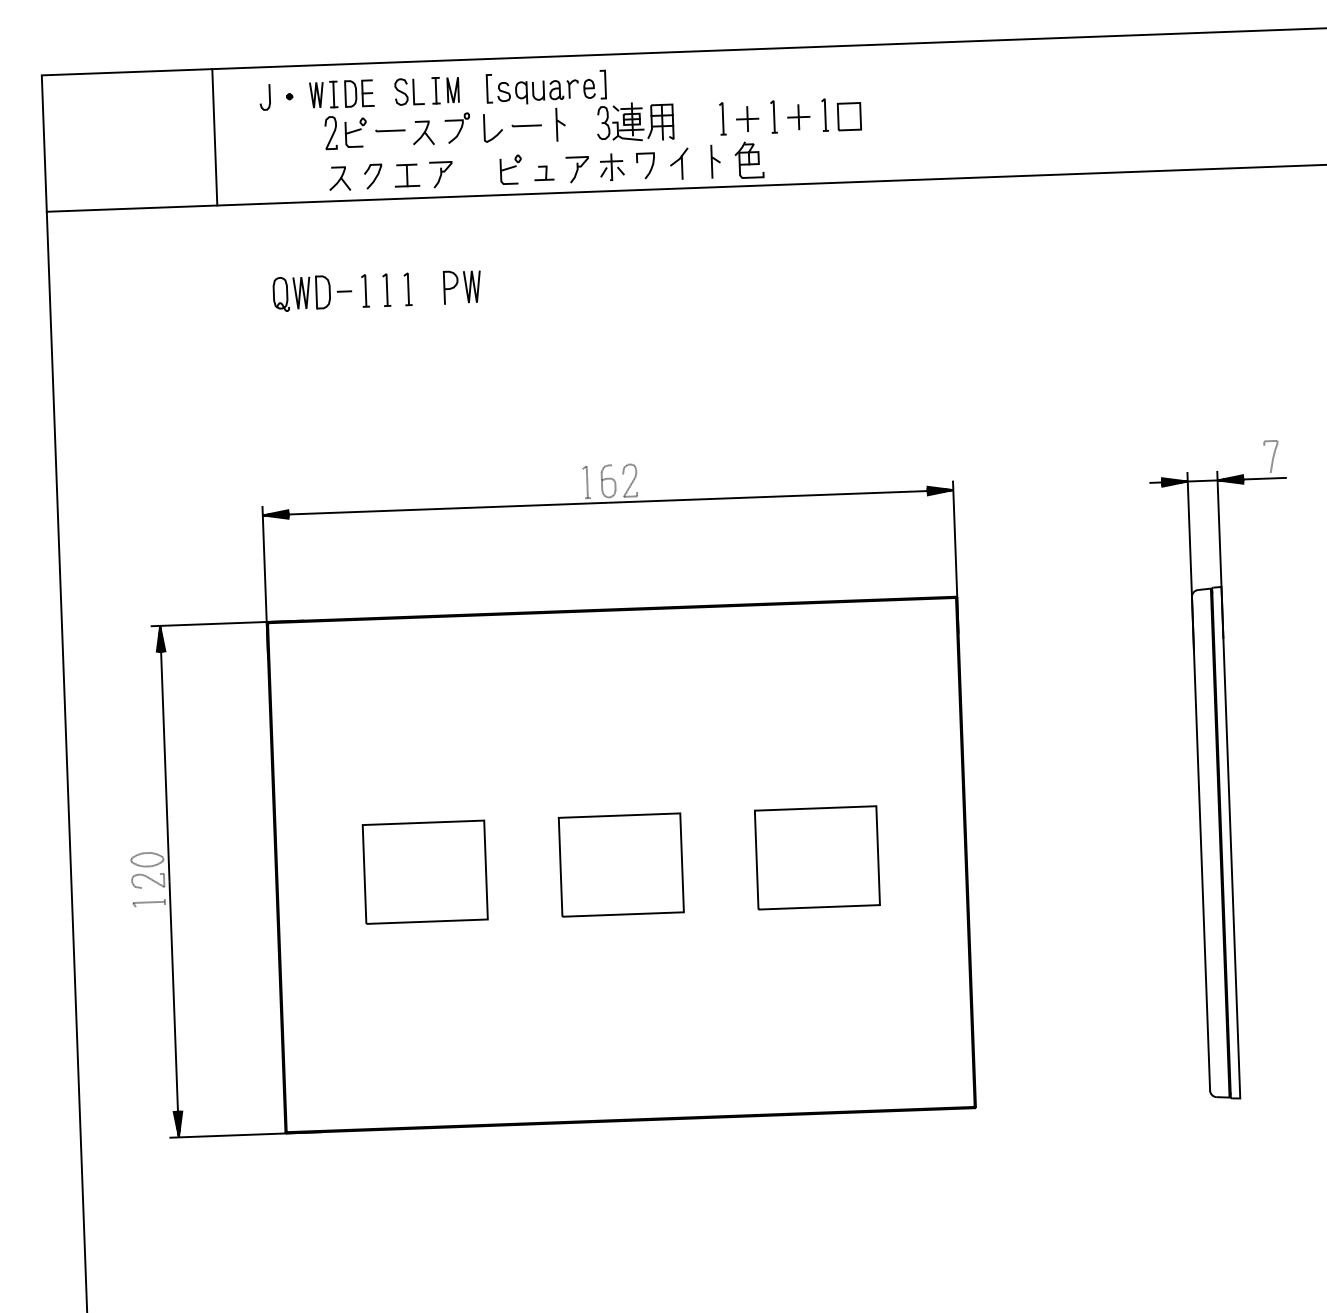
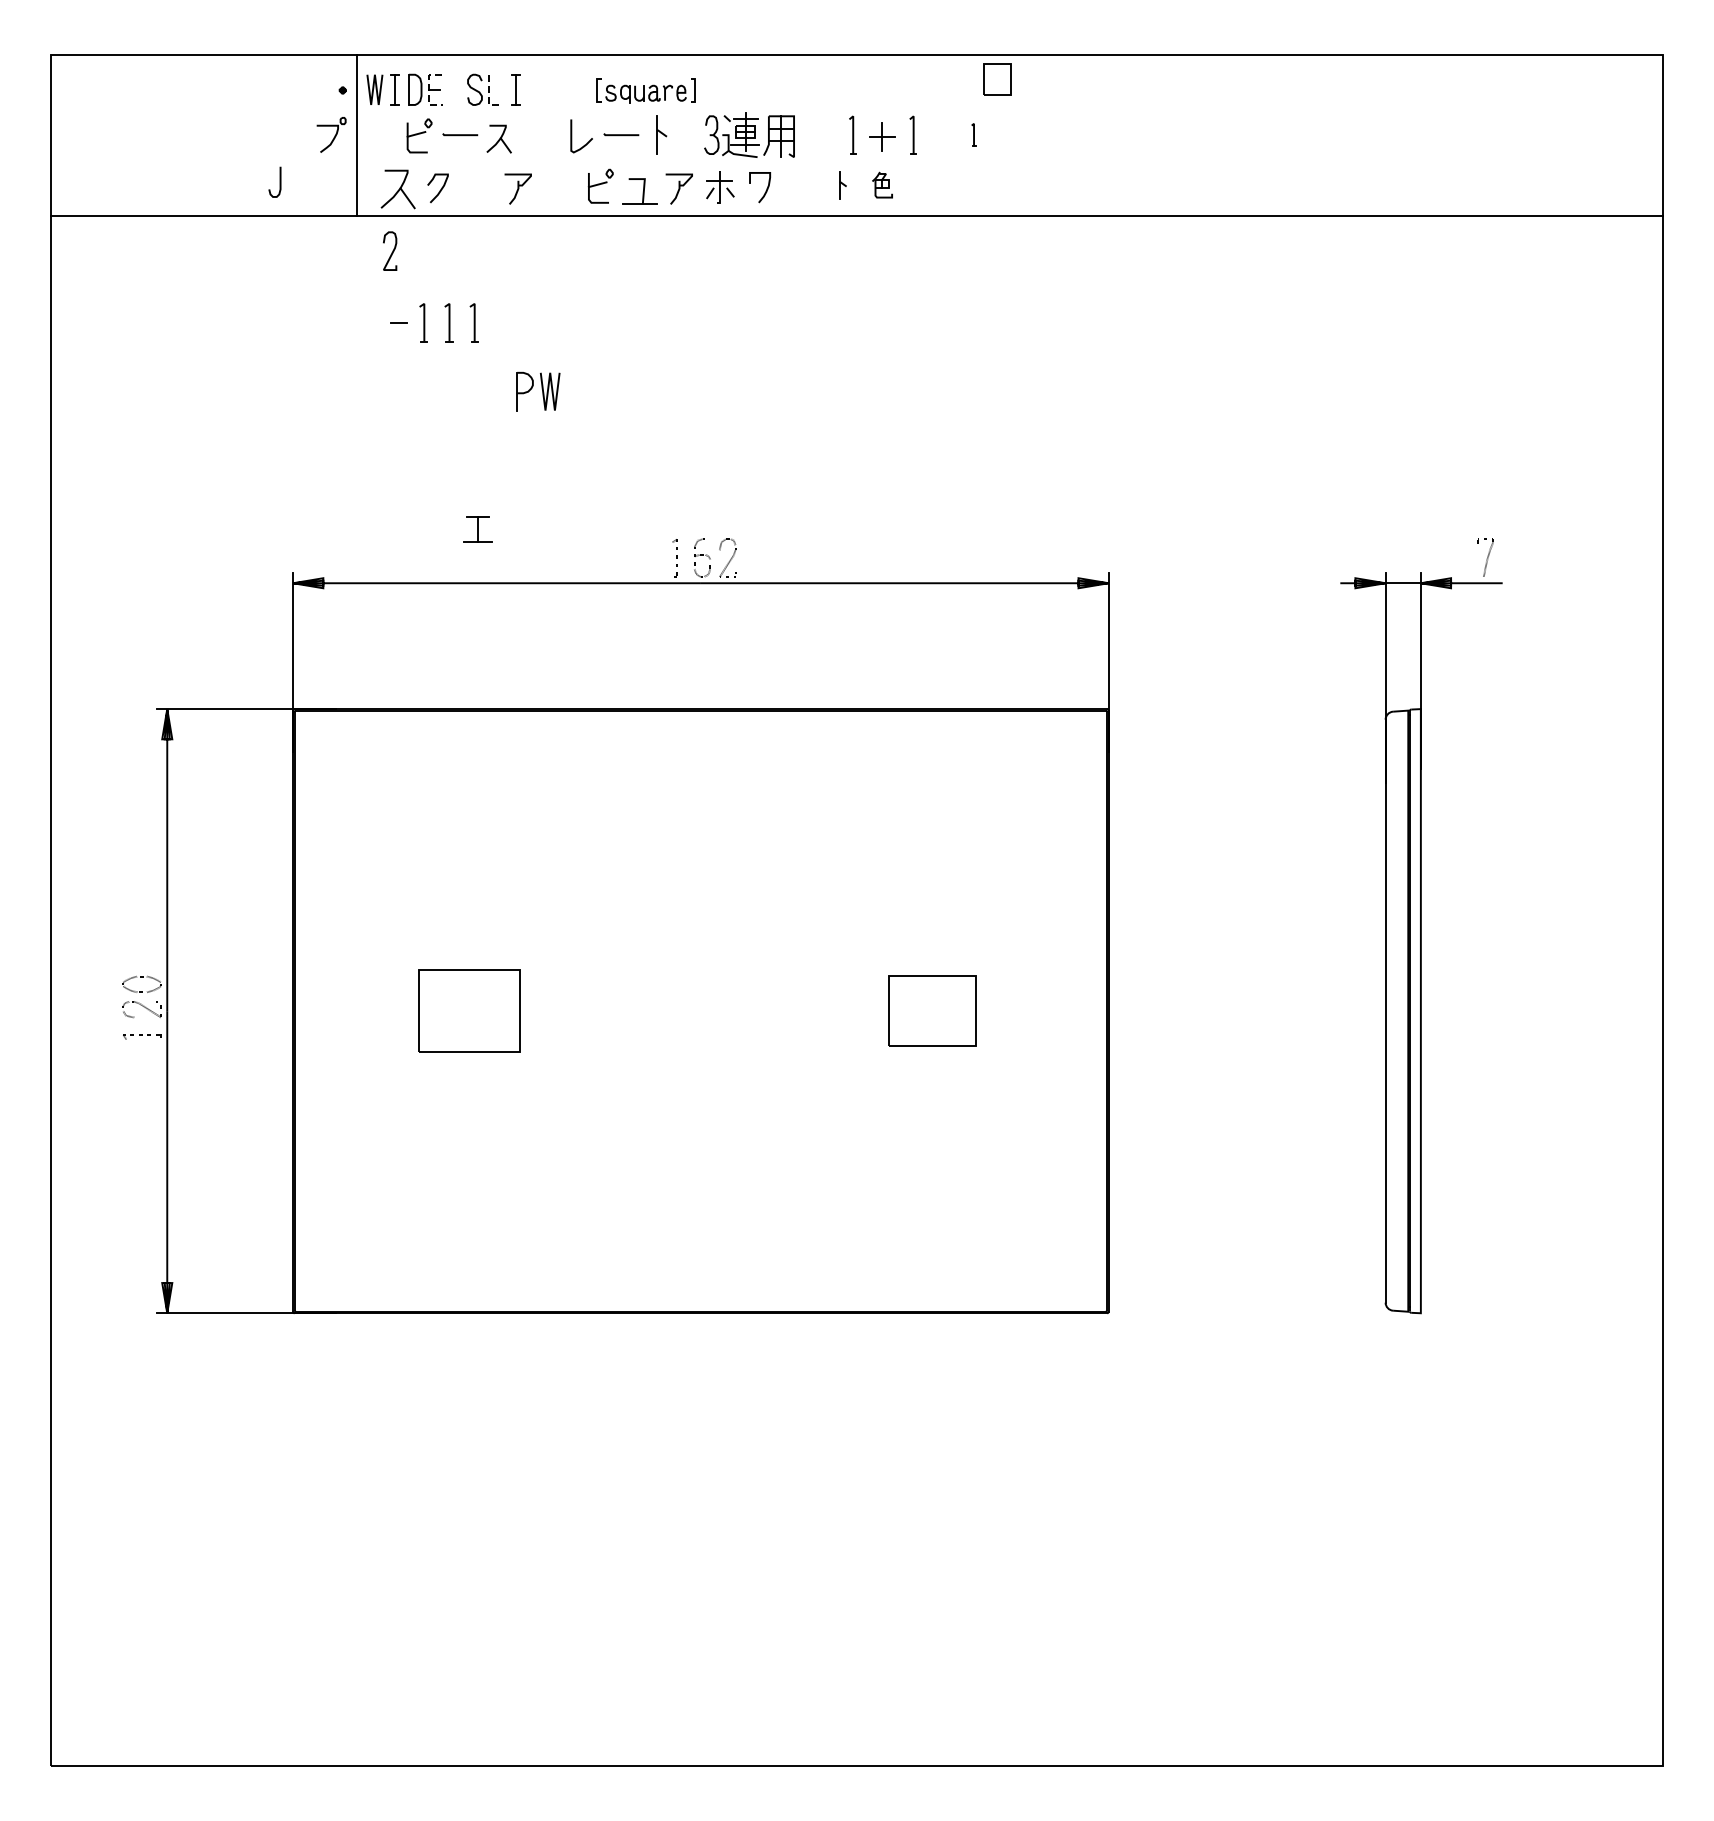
part: (545, 87) -> (645, 90), size x0.7
line: (450, 89) -> (533, 89), removed
line: (362, 94) -> (429, 90), solid -> dashed
curve: (268, 96) -> (279, 181), moved
line: (413, 98) -> (489, 97), solid -> dashed
part: (824, 114) -> (973, 134), size x0.6
part: (849, 116) -> (997, 79), moved
part: (798, 117) -> (942, 136), removed
part: (457, 127) -> (331, 134), moved
curve: (333, 132) -> (392, 250), moved
line: (214, 136) -> (356, 134), moved
part: (749, 159) -> (882, 184), size x0.6
part: (715, 161) -> (842, 185), size x0.7
part: (679, 162) -> (799, 185), removed
part: (543, 173) -> (639, 191), size x1.6
part: (406, 175) -> (477, 529), moved
part: (339, 178) -> (398, 189), size x1.4
part: (462, 287) -> (538, 391), moved
part: (301, 293) -> (348, 323), removed
part: (817, 858) -> (932, 1011), size x0.6
part: (621, 865) -> (700, 1011), removed
part: (425, 872) -> (469, 1011), size x0.7

